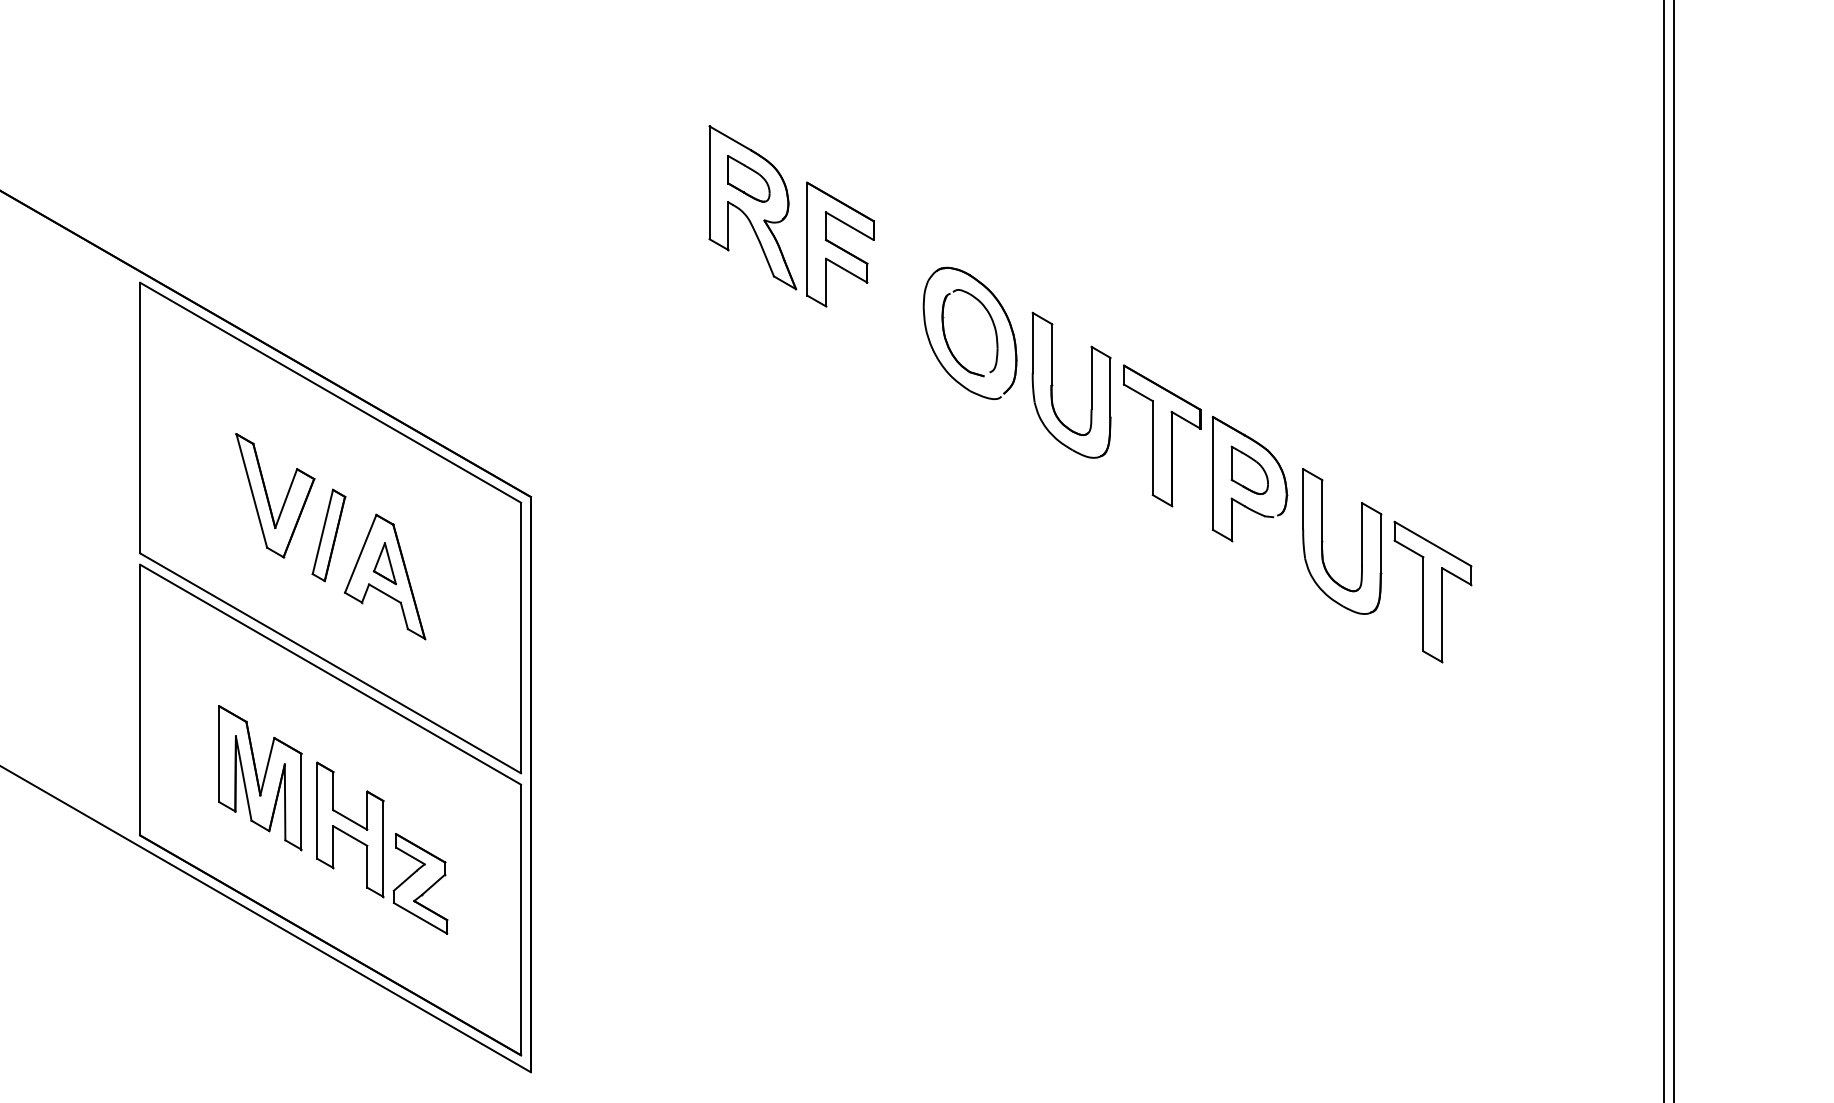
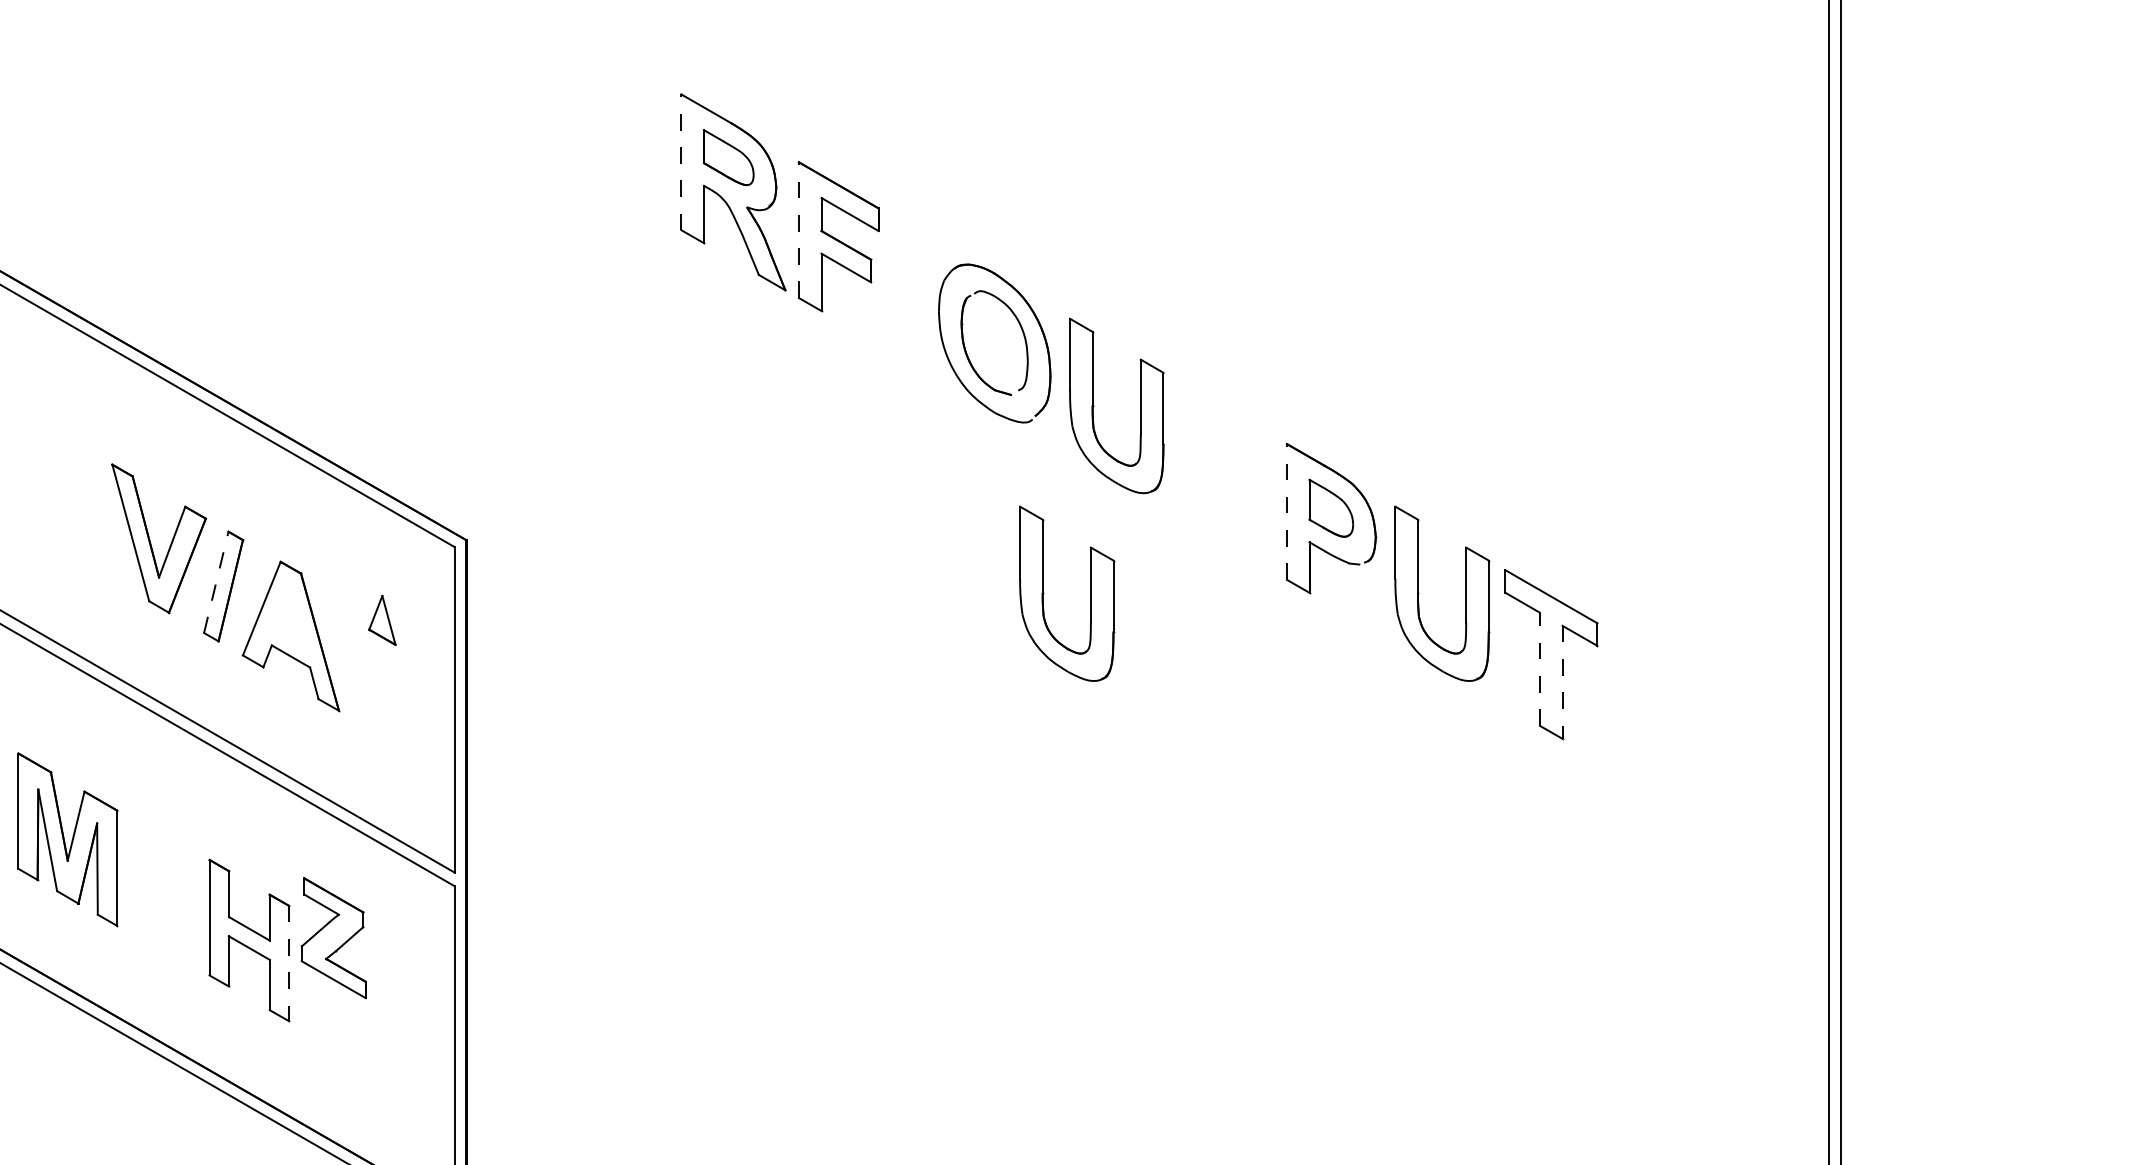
line: (709, 182) -> (681, 161), solid -> dashed
line: (807, 238) -> (799, 229), solid -> dashed
part: (1162, 435) -> (1226, 466), removed
line: (1212, 472) -> (1286, 510), solid -> dashed
line: (323, 531) -> (217, 581), solid -> dashed
part: (1011, 541) -> (1044, 593), added
part: (384, 563) -> (381, 620), moved
line: (1423, 603) -> (1540, 668), solid -> dashed
line: (1442, 615) -> (1562, 682), solid -> dashed
part: (260, 778) -> (67, 840), moved
line: (383, 848) -> (289, 963), solid -> dashed
part: (420, 883) -> (333, 937), moved

